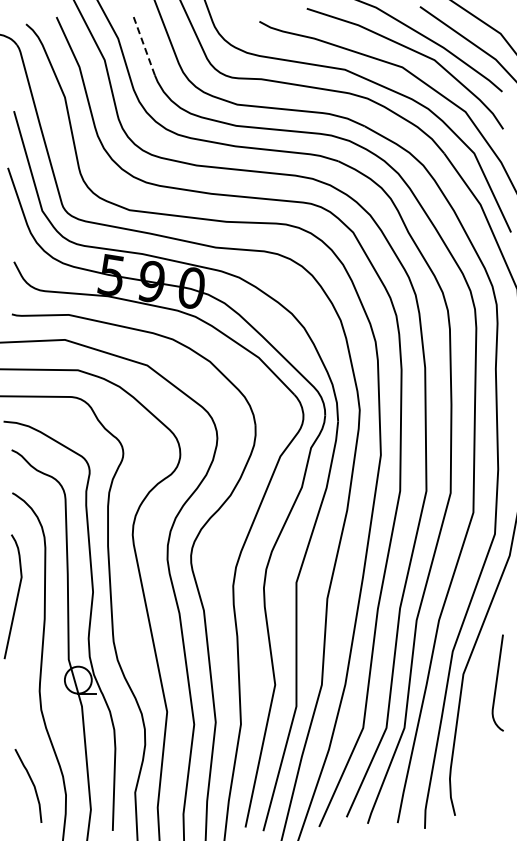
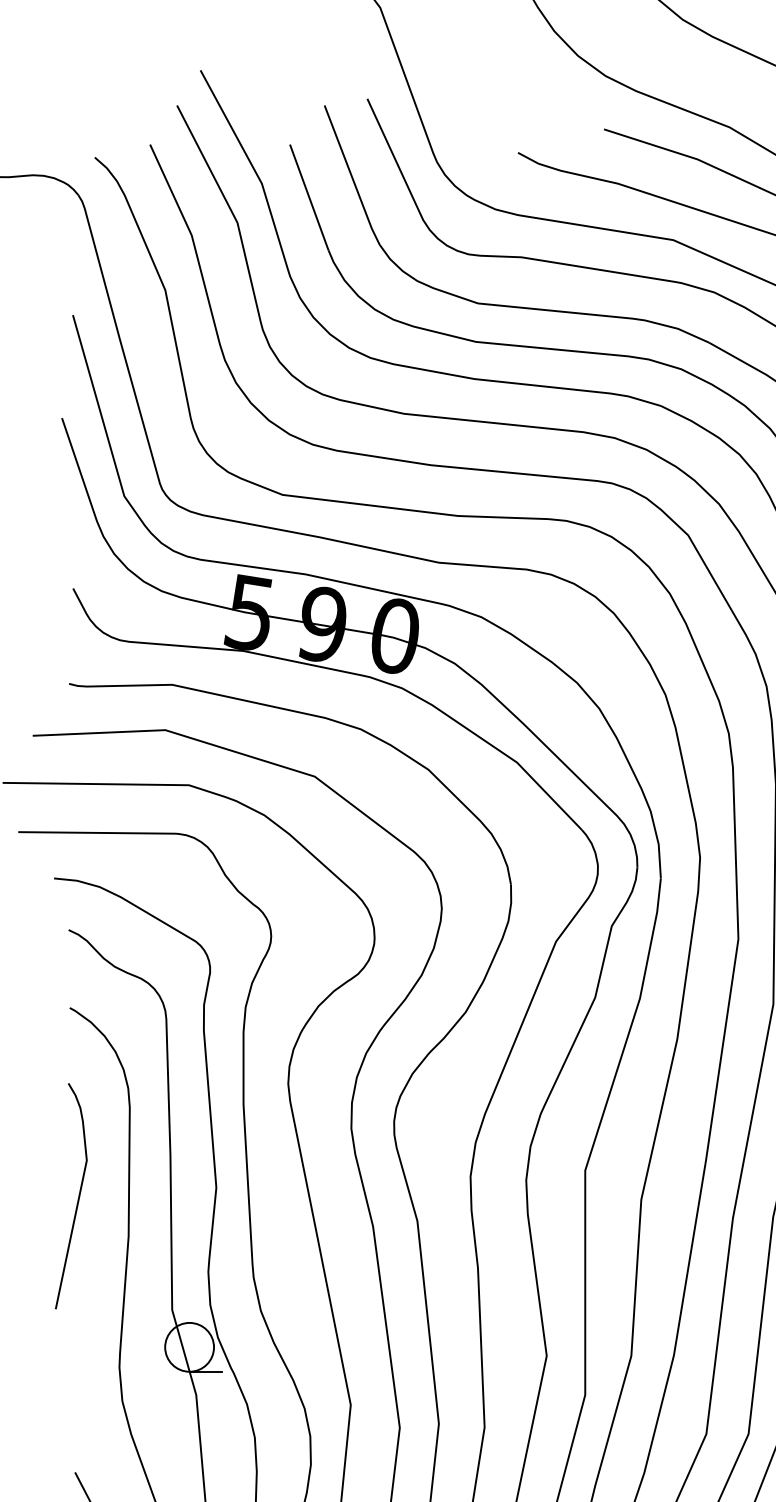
line: (144, 45) -> (309, 196), dashed -> solid

